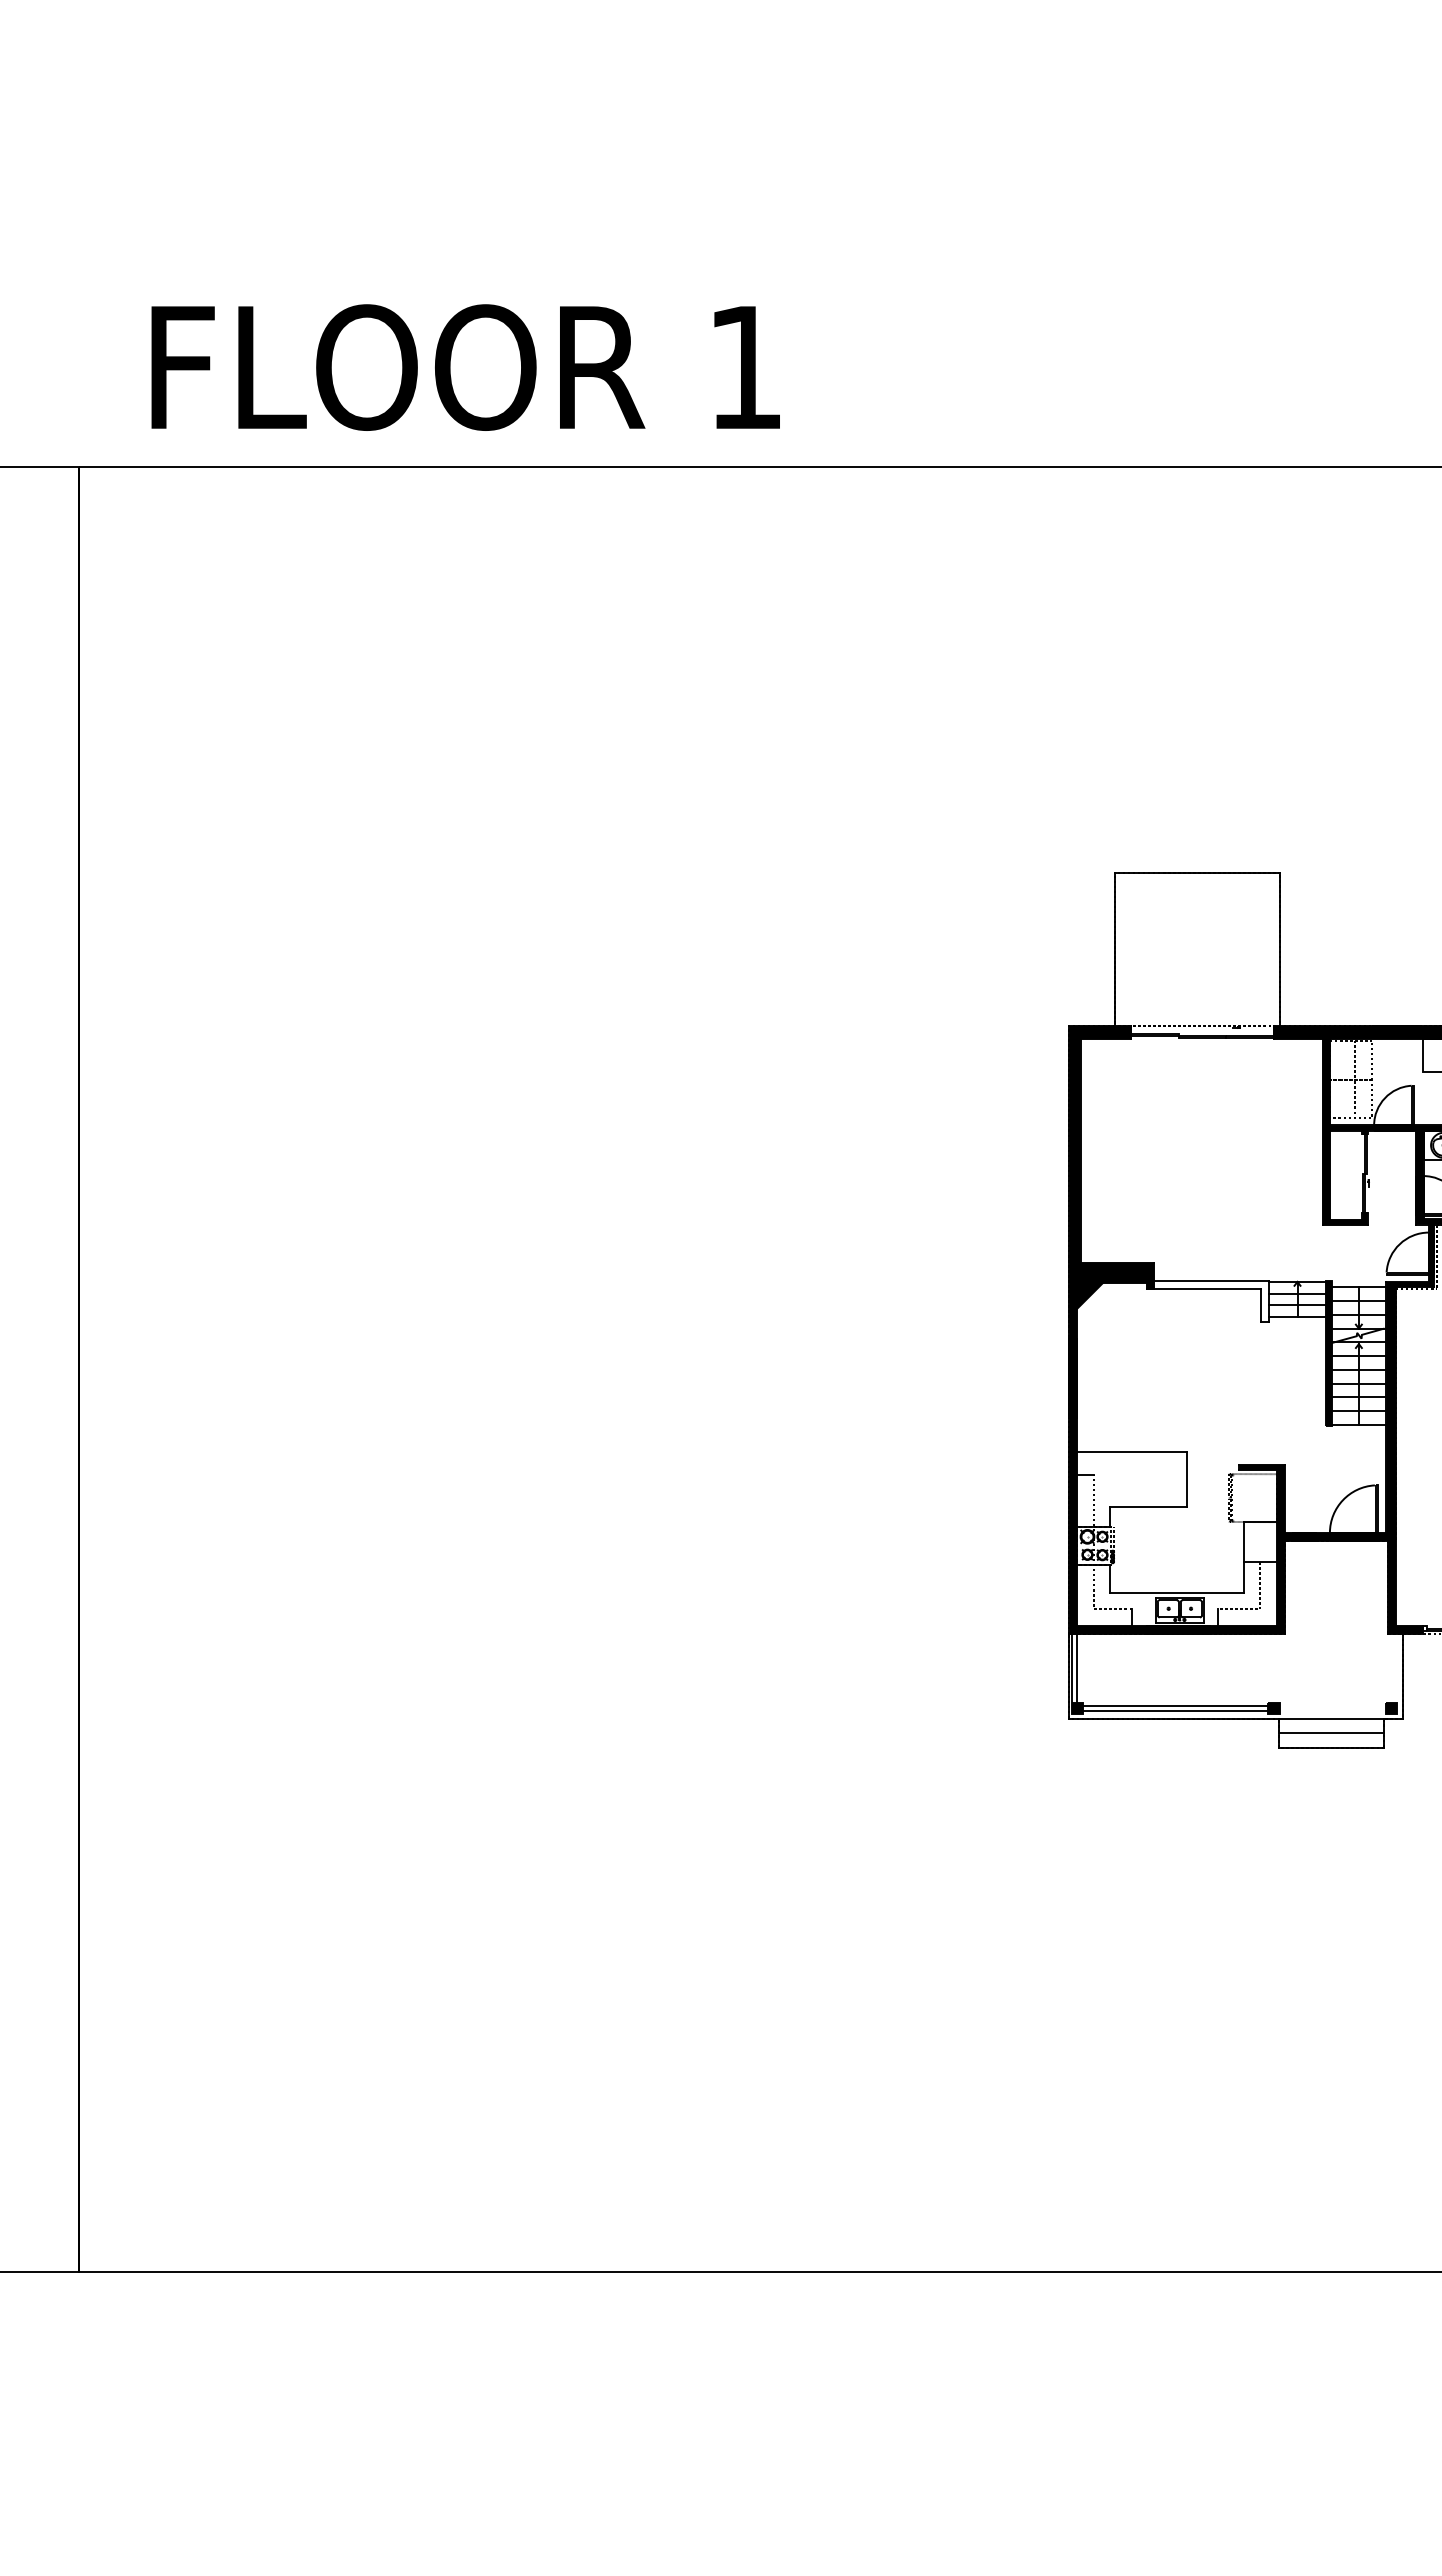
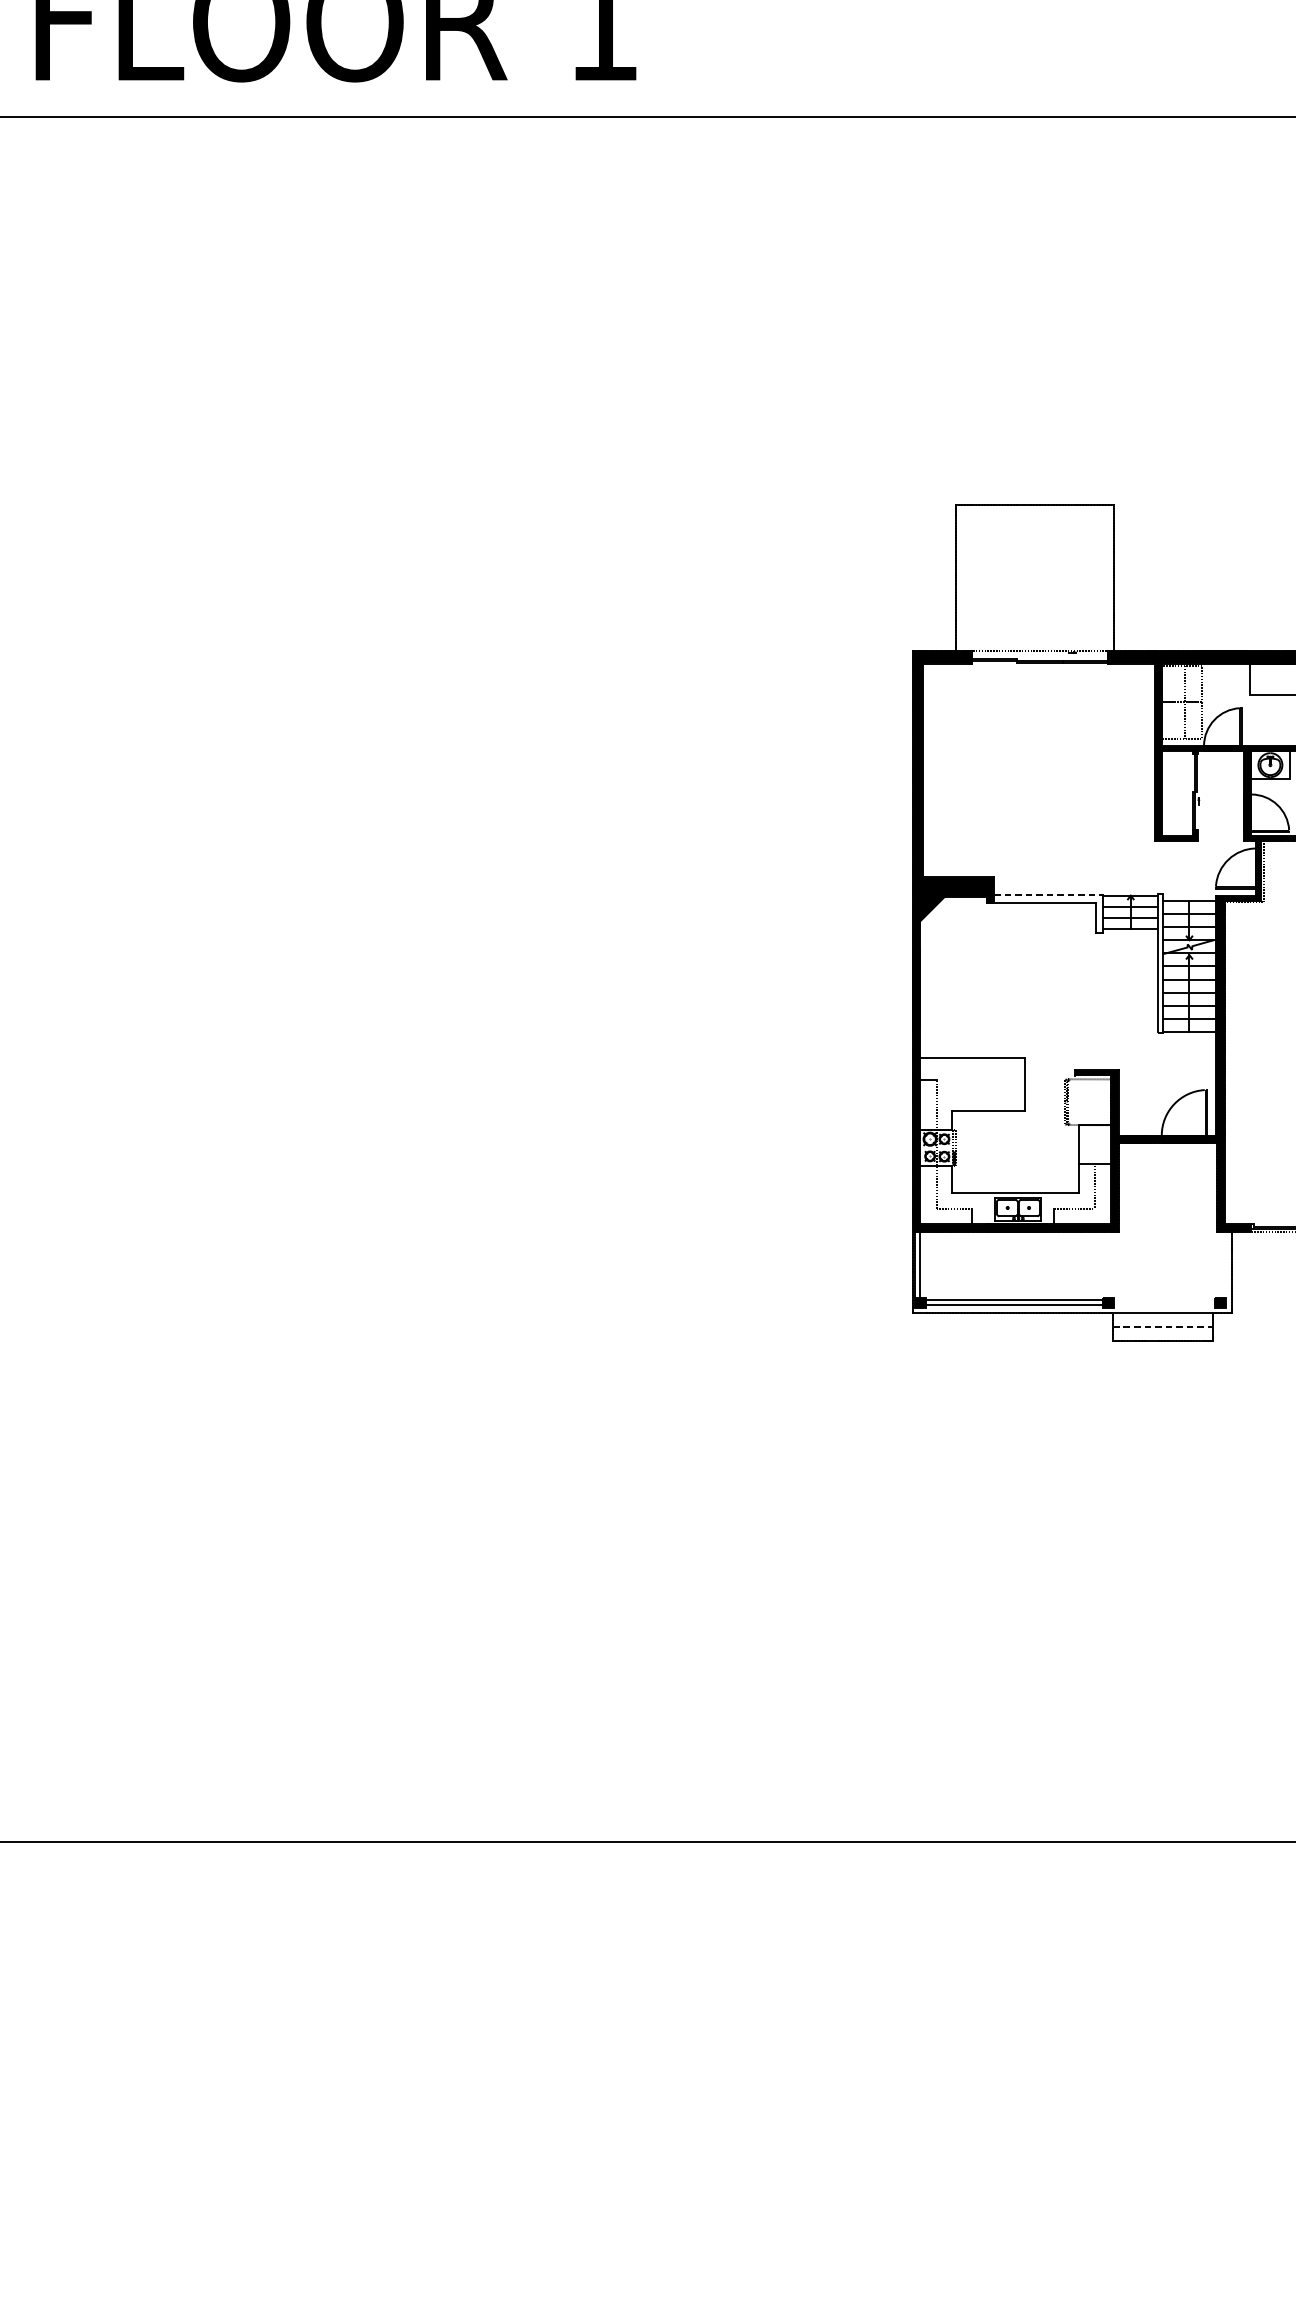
line: (1212, 1281) -> (1049, 895), solid -> dashed
fill: (1328, 1352) -> (1160, 963), removed
line: (1331, 1733) -> (1163, 1327), solid -> dashed

